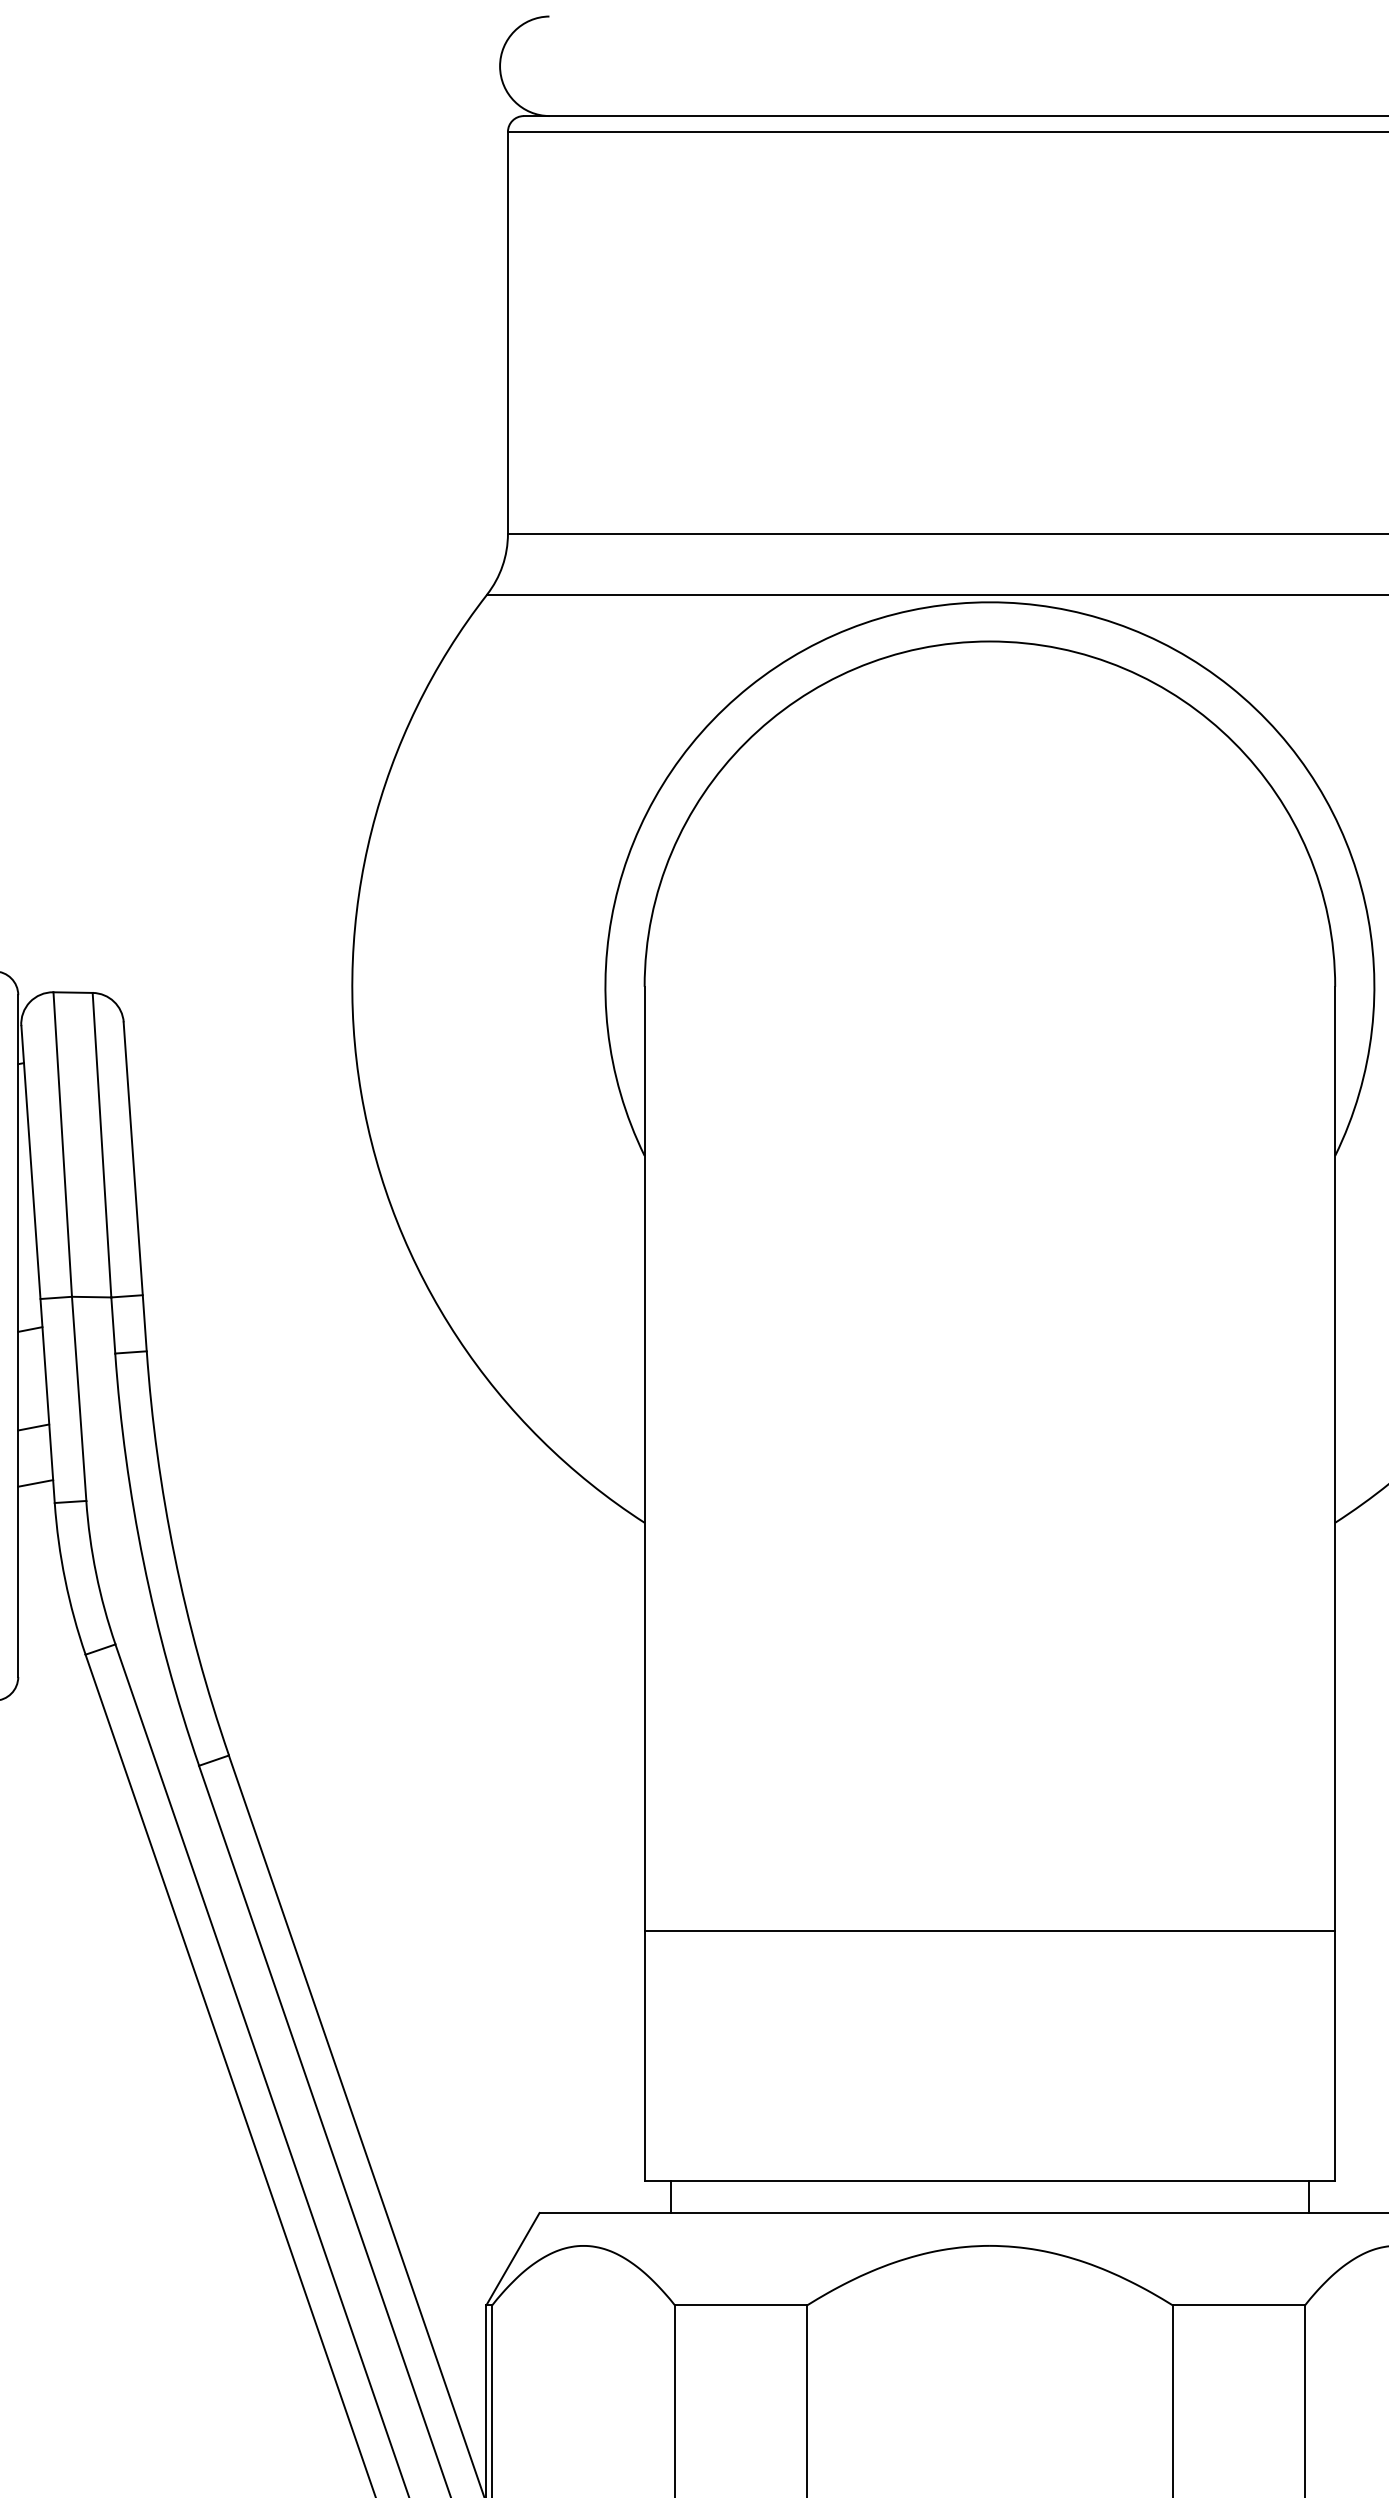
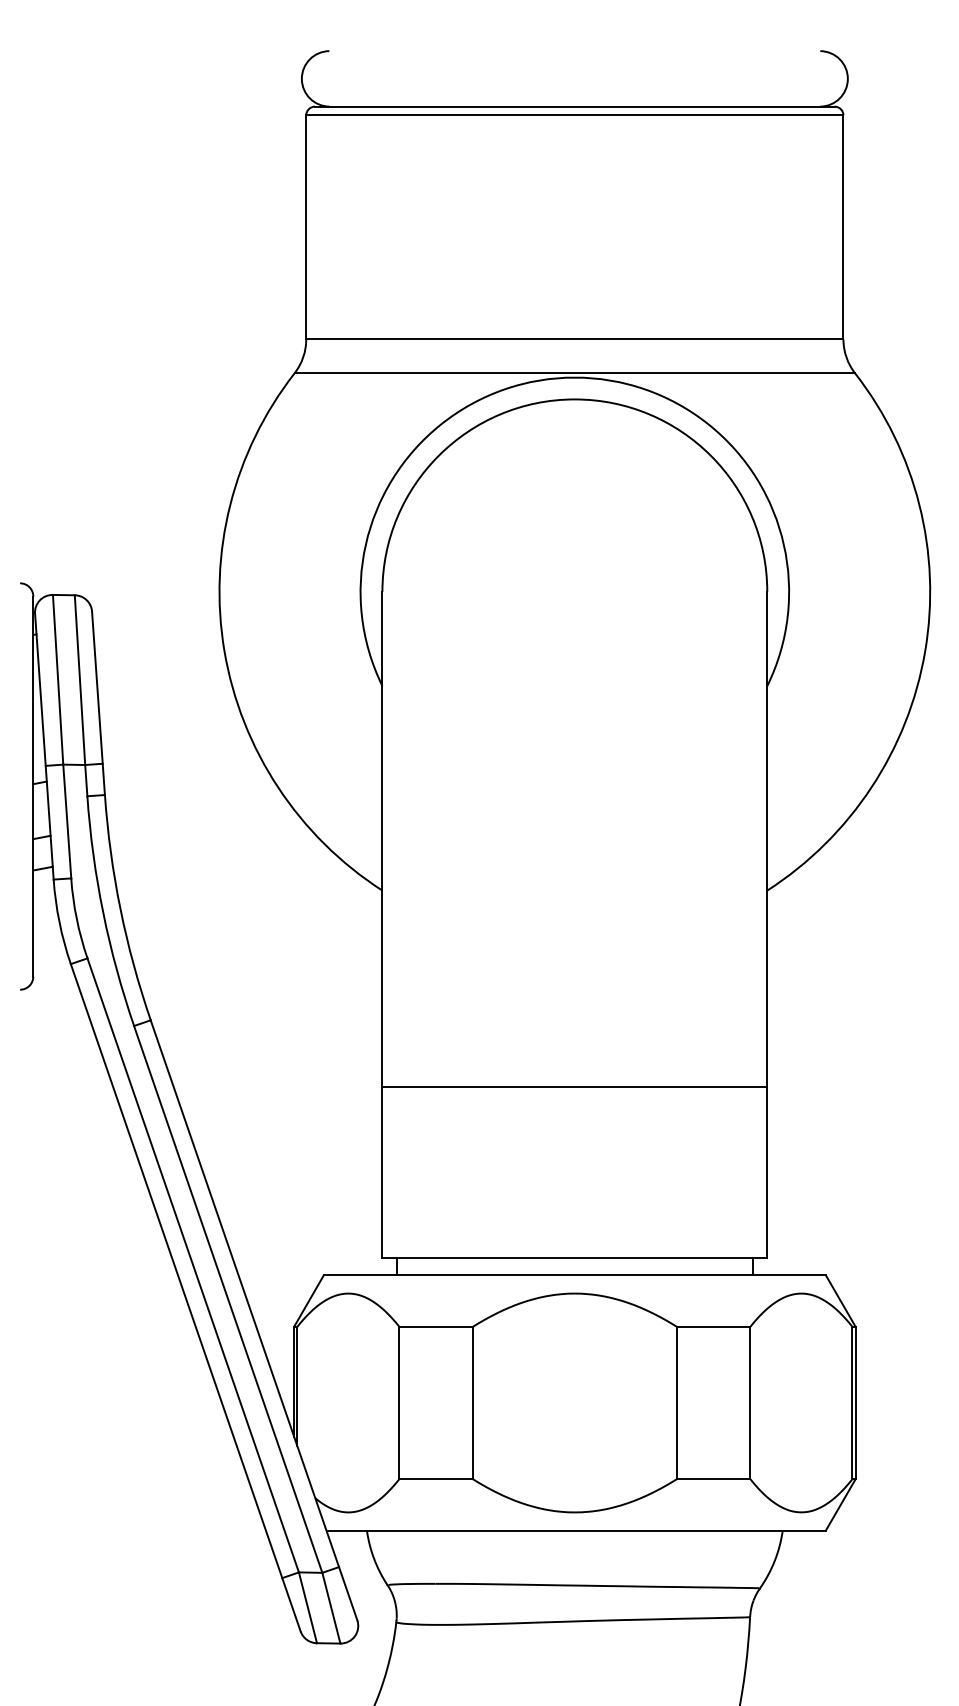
line: (989, 1931) -> (574, 1087), moved

